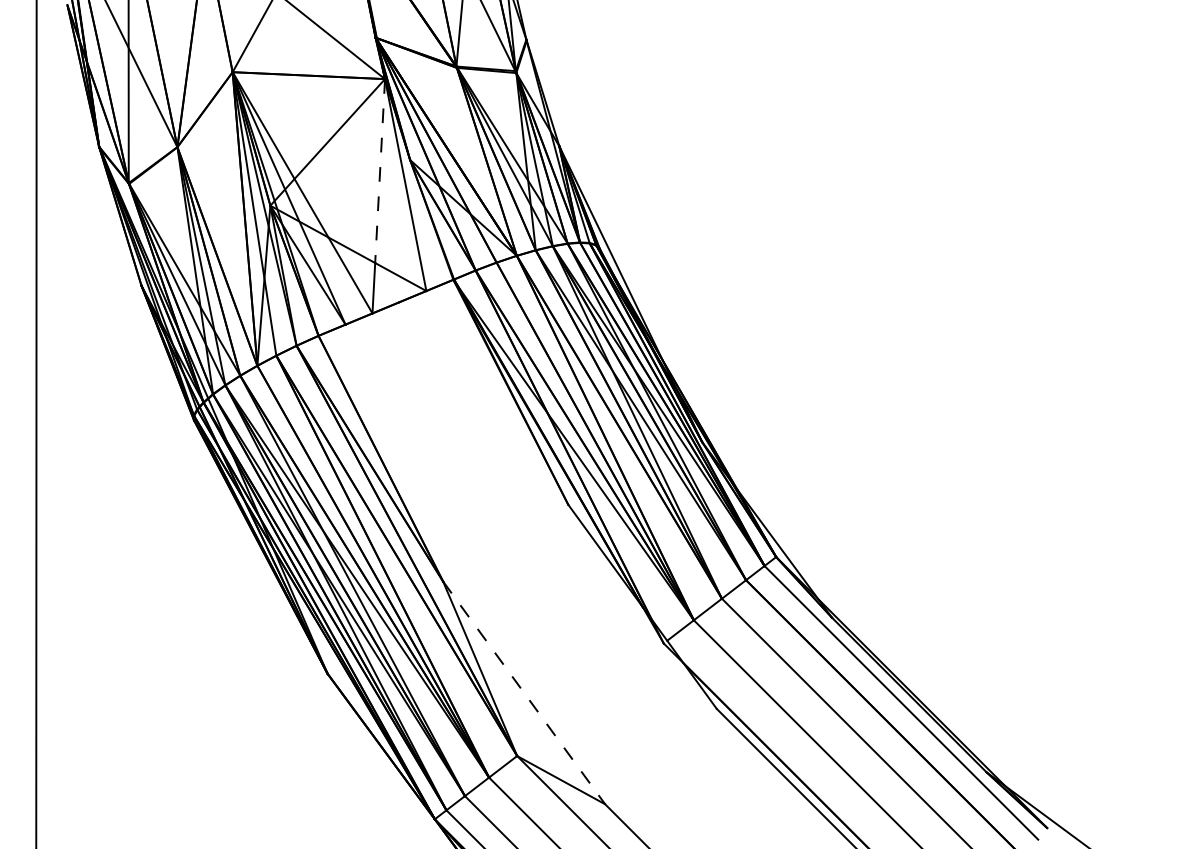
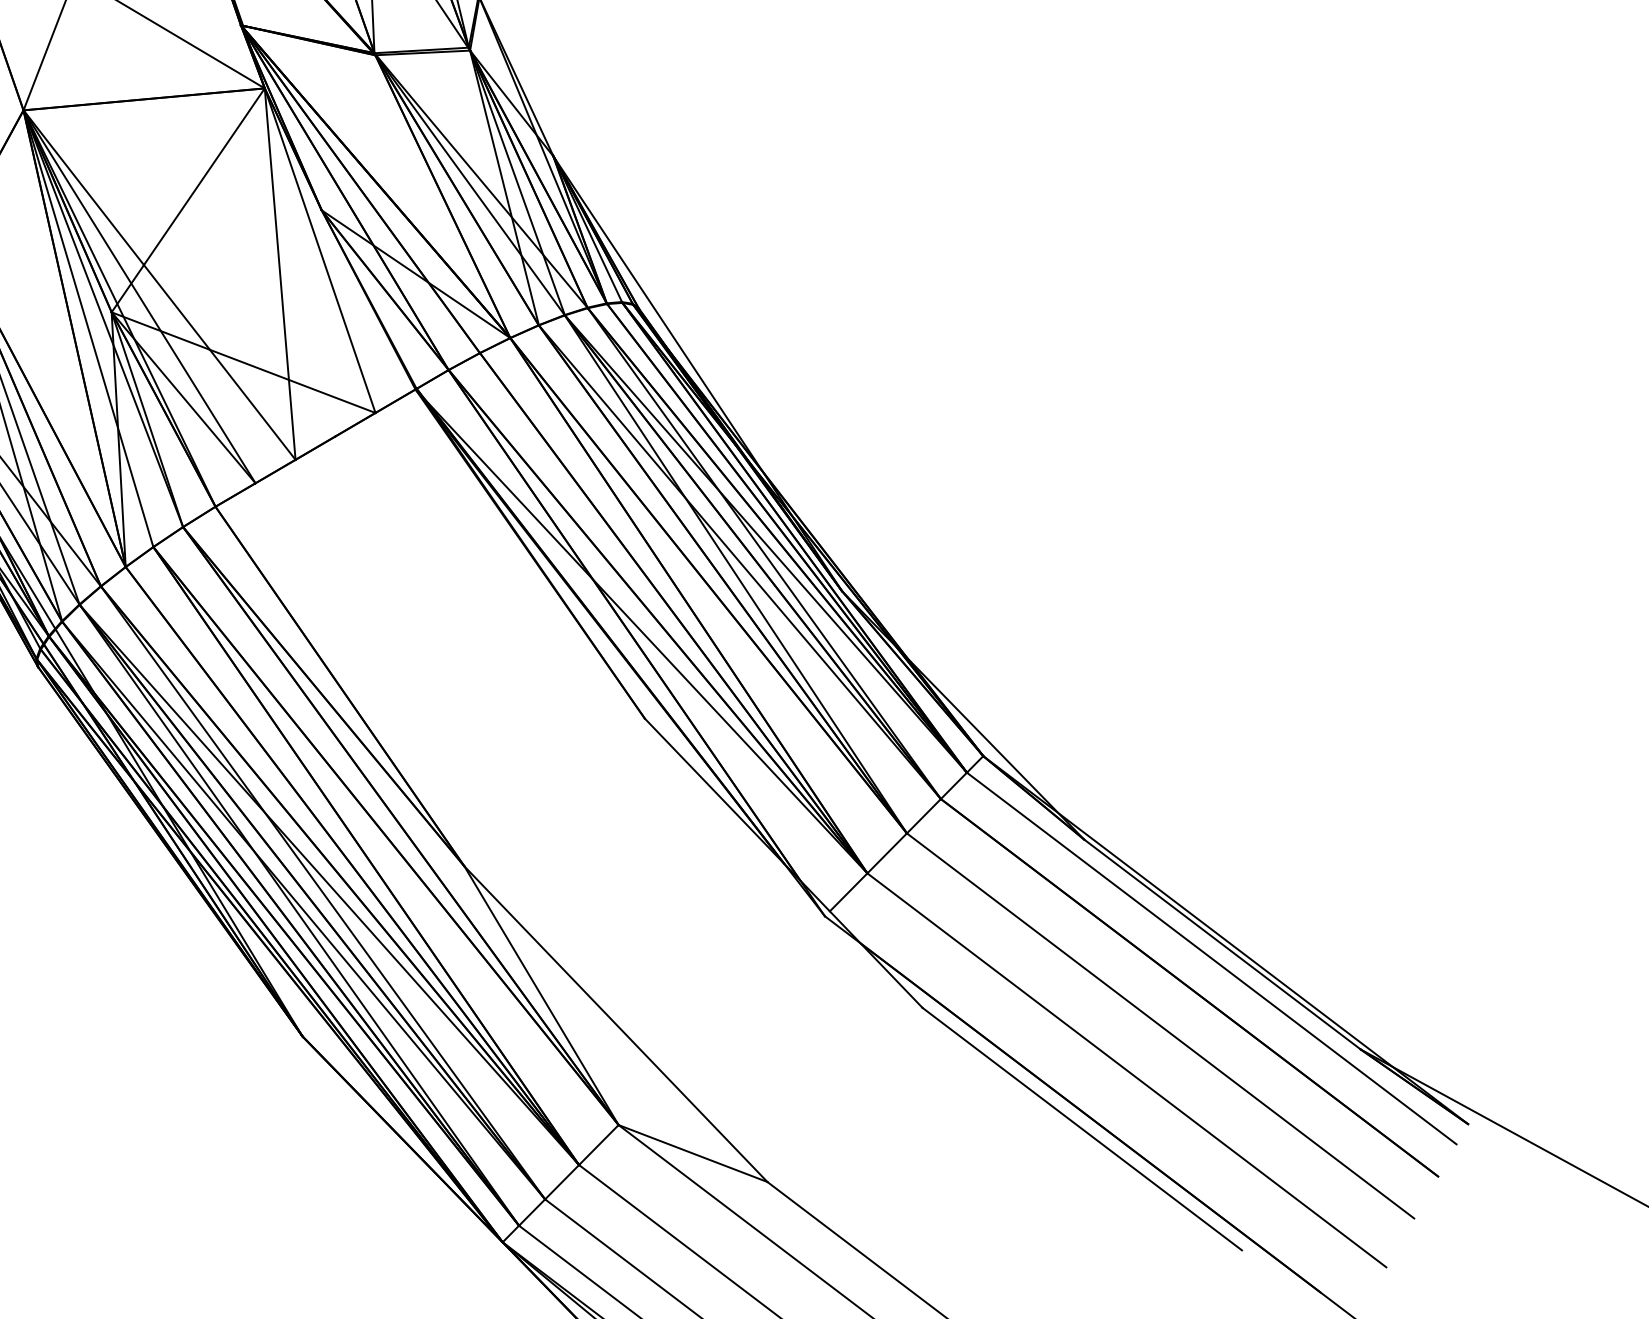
line: (380, 171) -> (277, 234), dashed -> solid
line: (524, 692) -> (616, 1023), dashed -> solid

